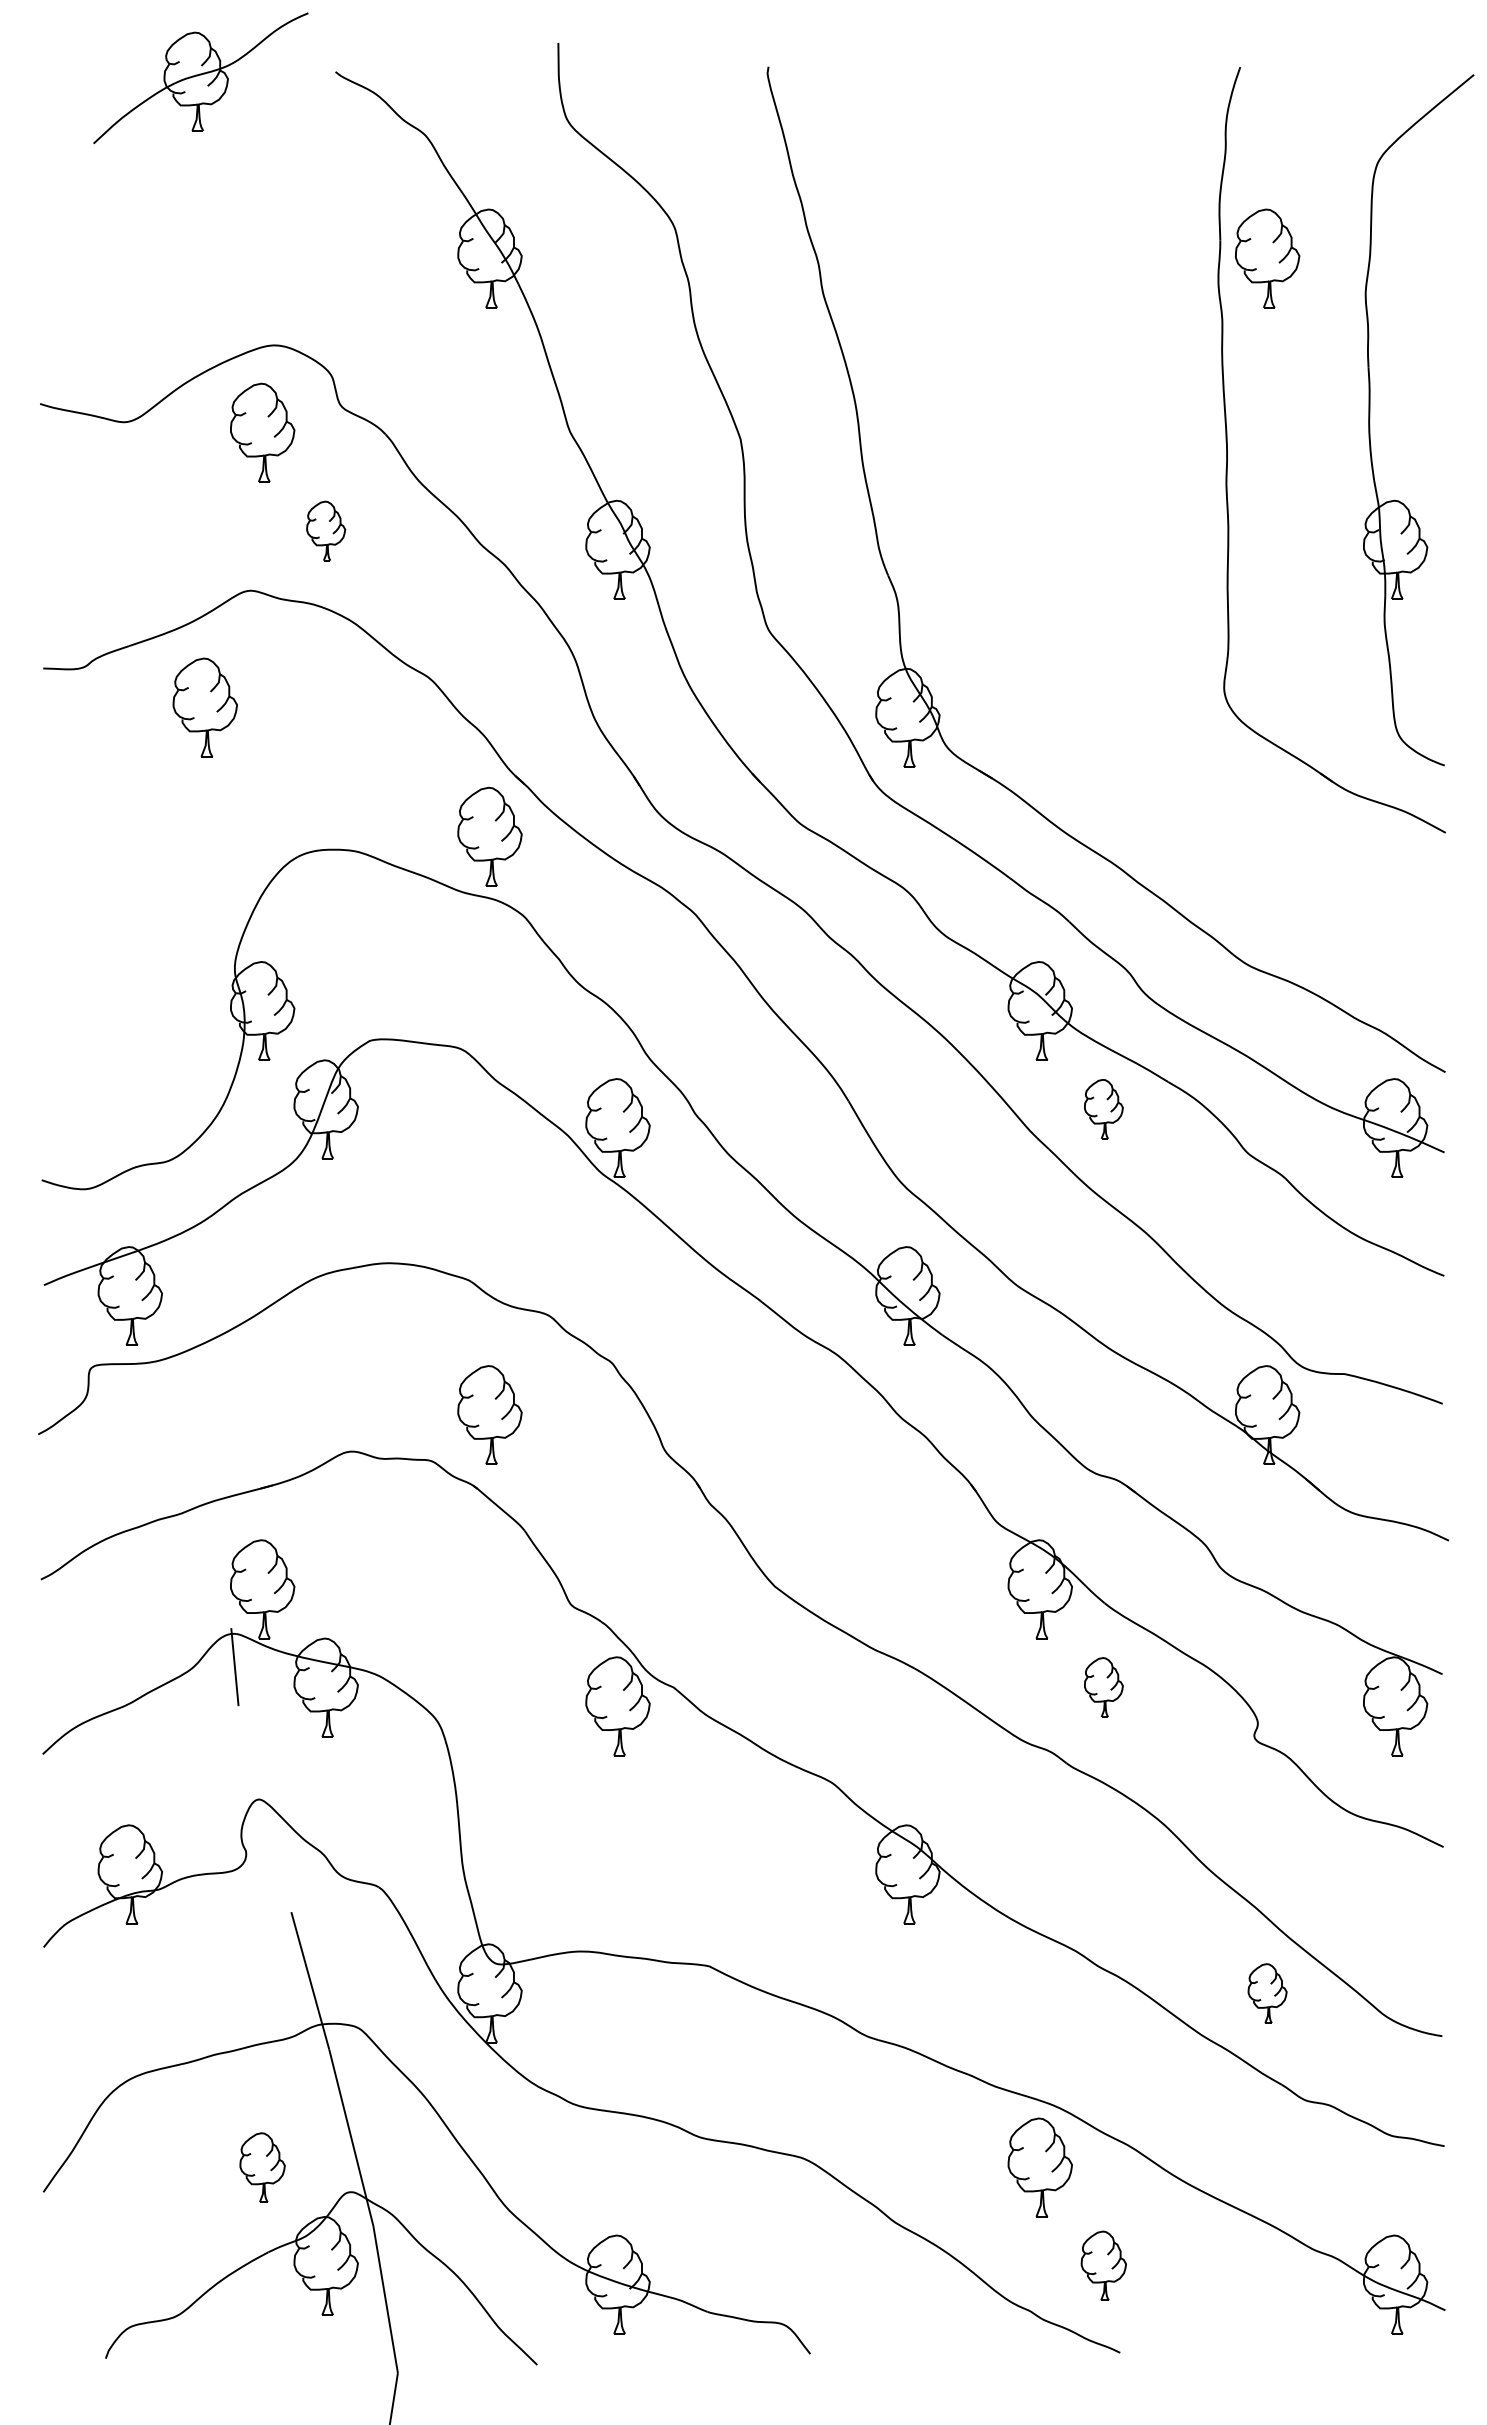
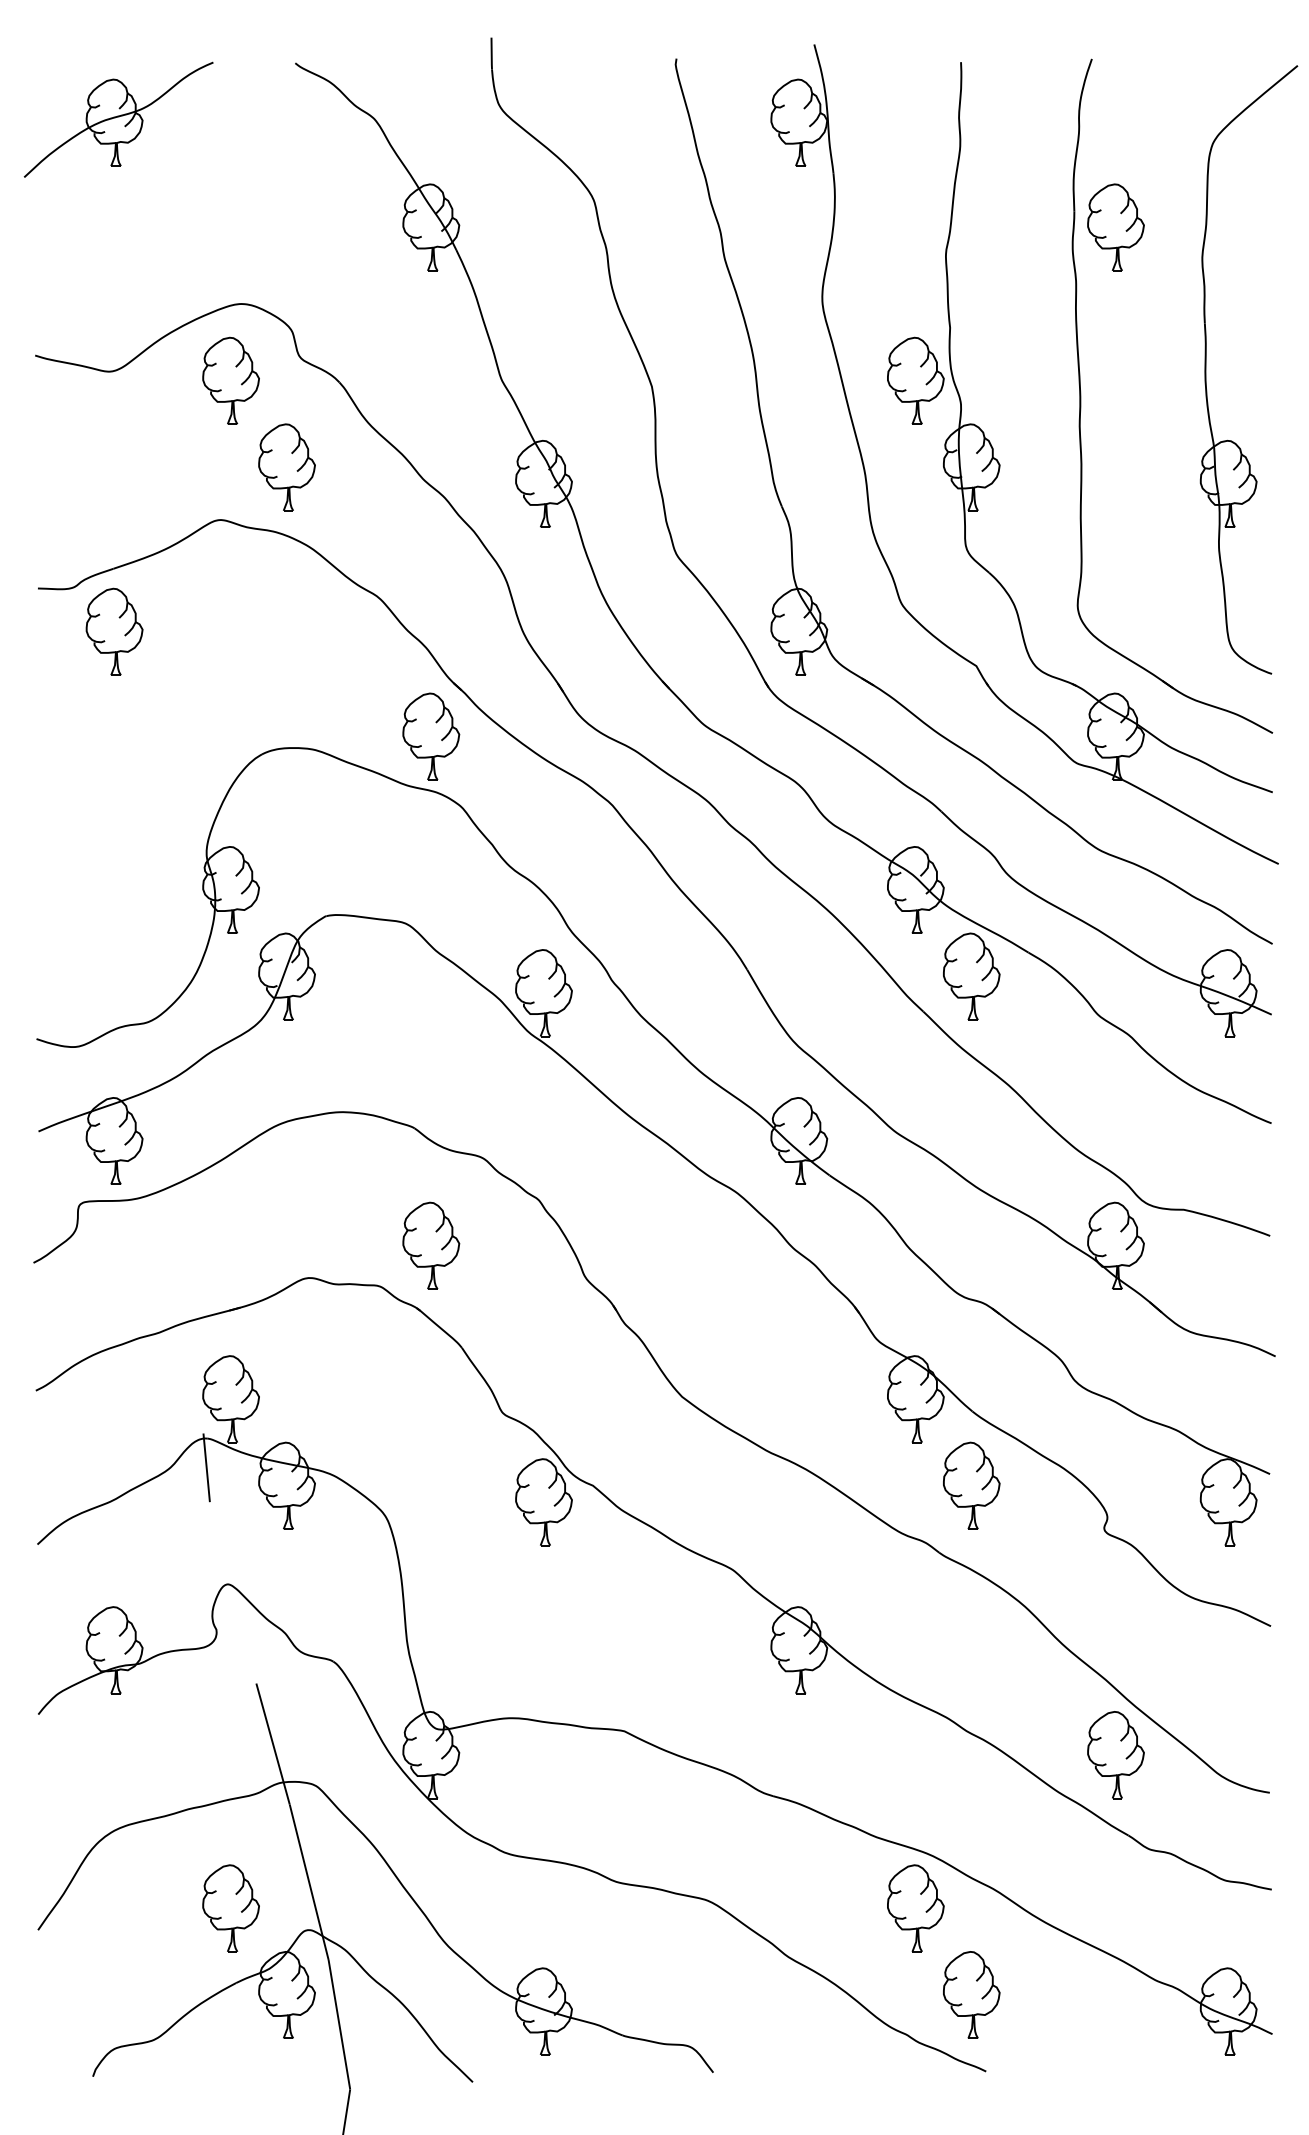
part: (200, 77) -> (118, 119), moved
part: (1136, 527) -> (1000, 464), added
part: (325, 531) -> (286, 467), size x1.67
part: (205, 707) -> (114, 631), moved
part: (1103, 1109) -> (971, 976), size x1.67
part: (1103, 1687) -> (971, 1485), size x1.67
part: (1267, 1993) -> (1115, 1755), size x1.67
part: (261, 2167) -> (230, 1908), size x1.43
part: (1103, 2265) -> (971, 1994), size x1.43

